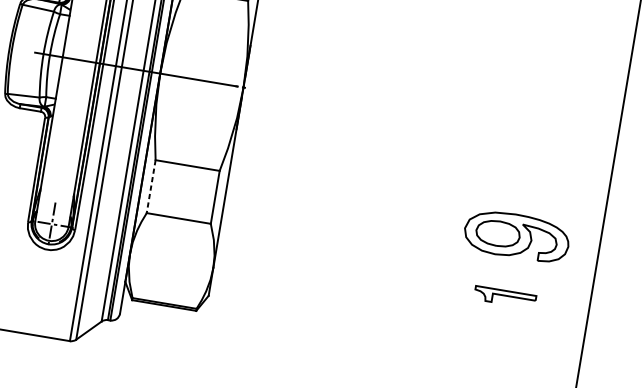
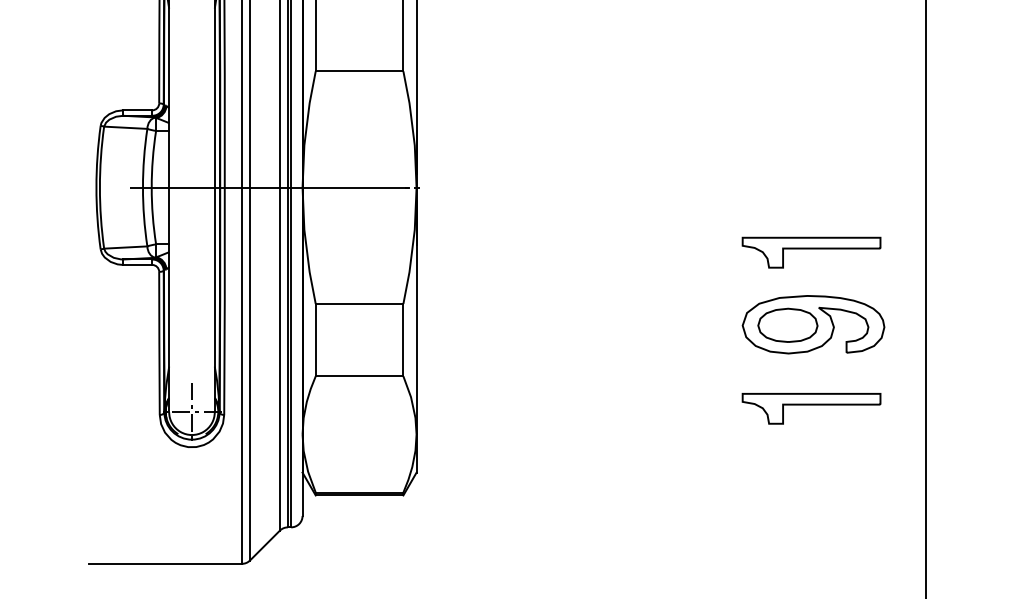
part: (524, 183) -> (811, 252), added
line: (150, 186) -> (315, 340), dashed -> solid
part: (505, 297) -> (811, 408), size x1.67

